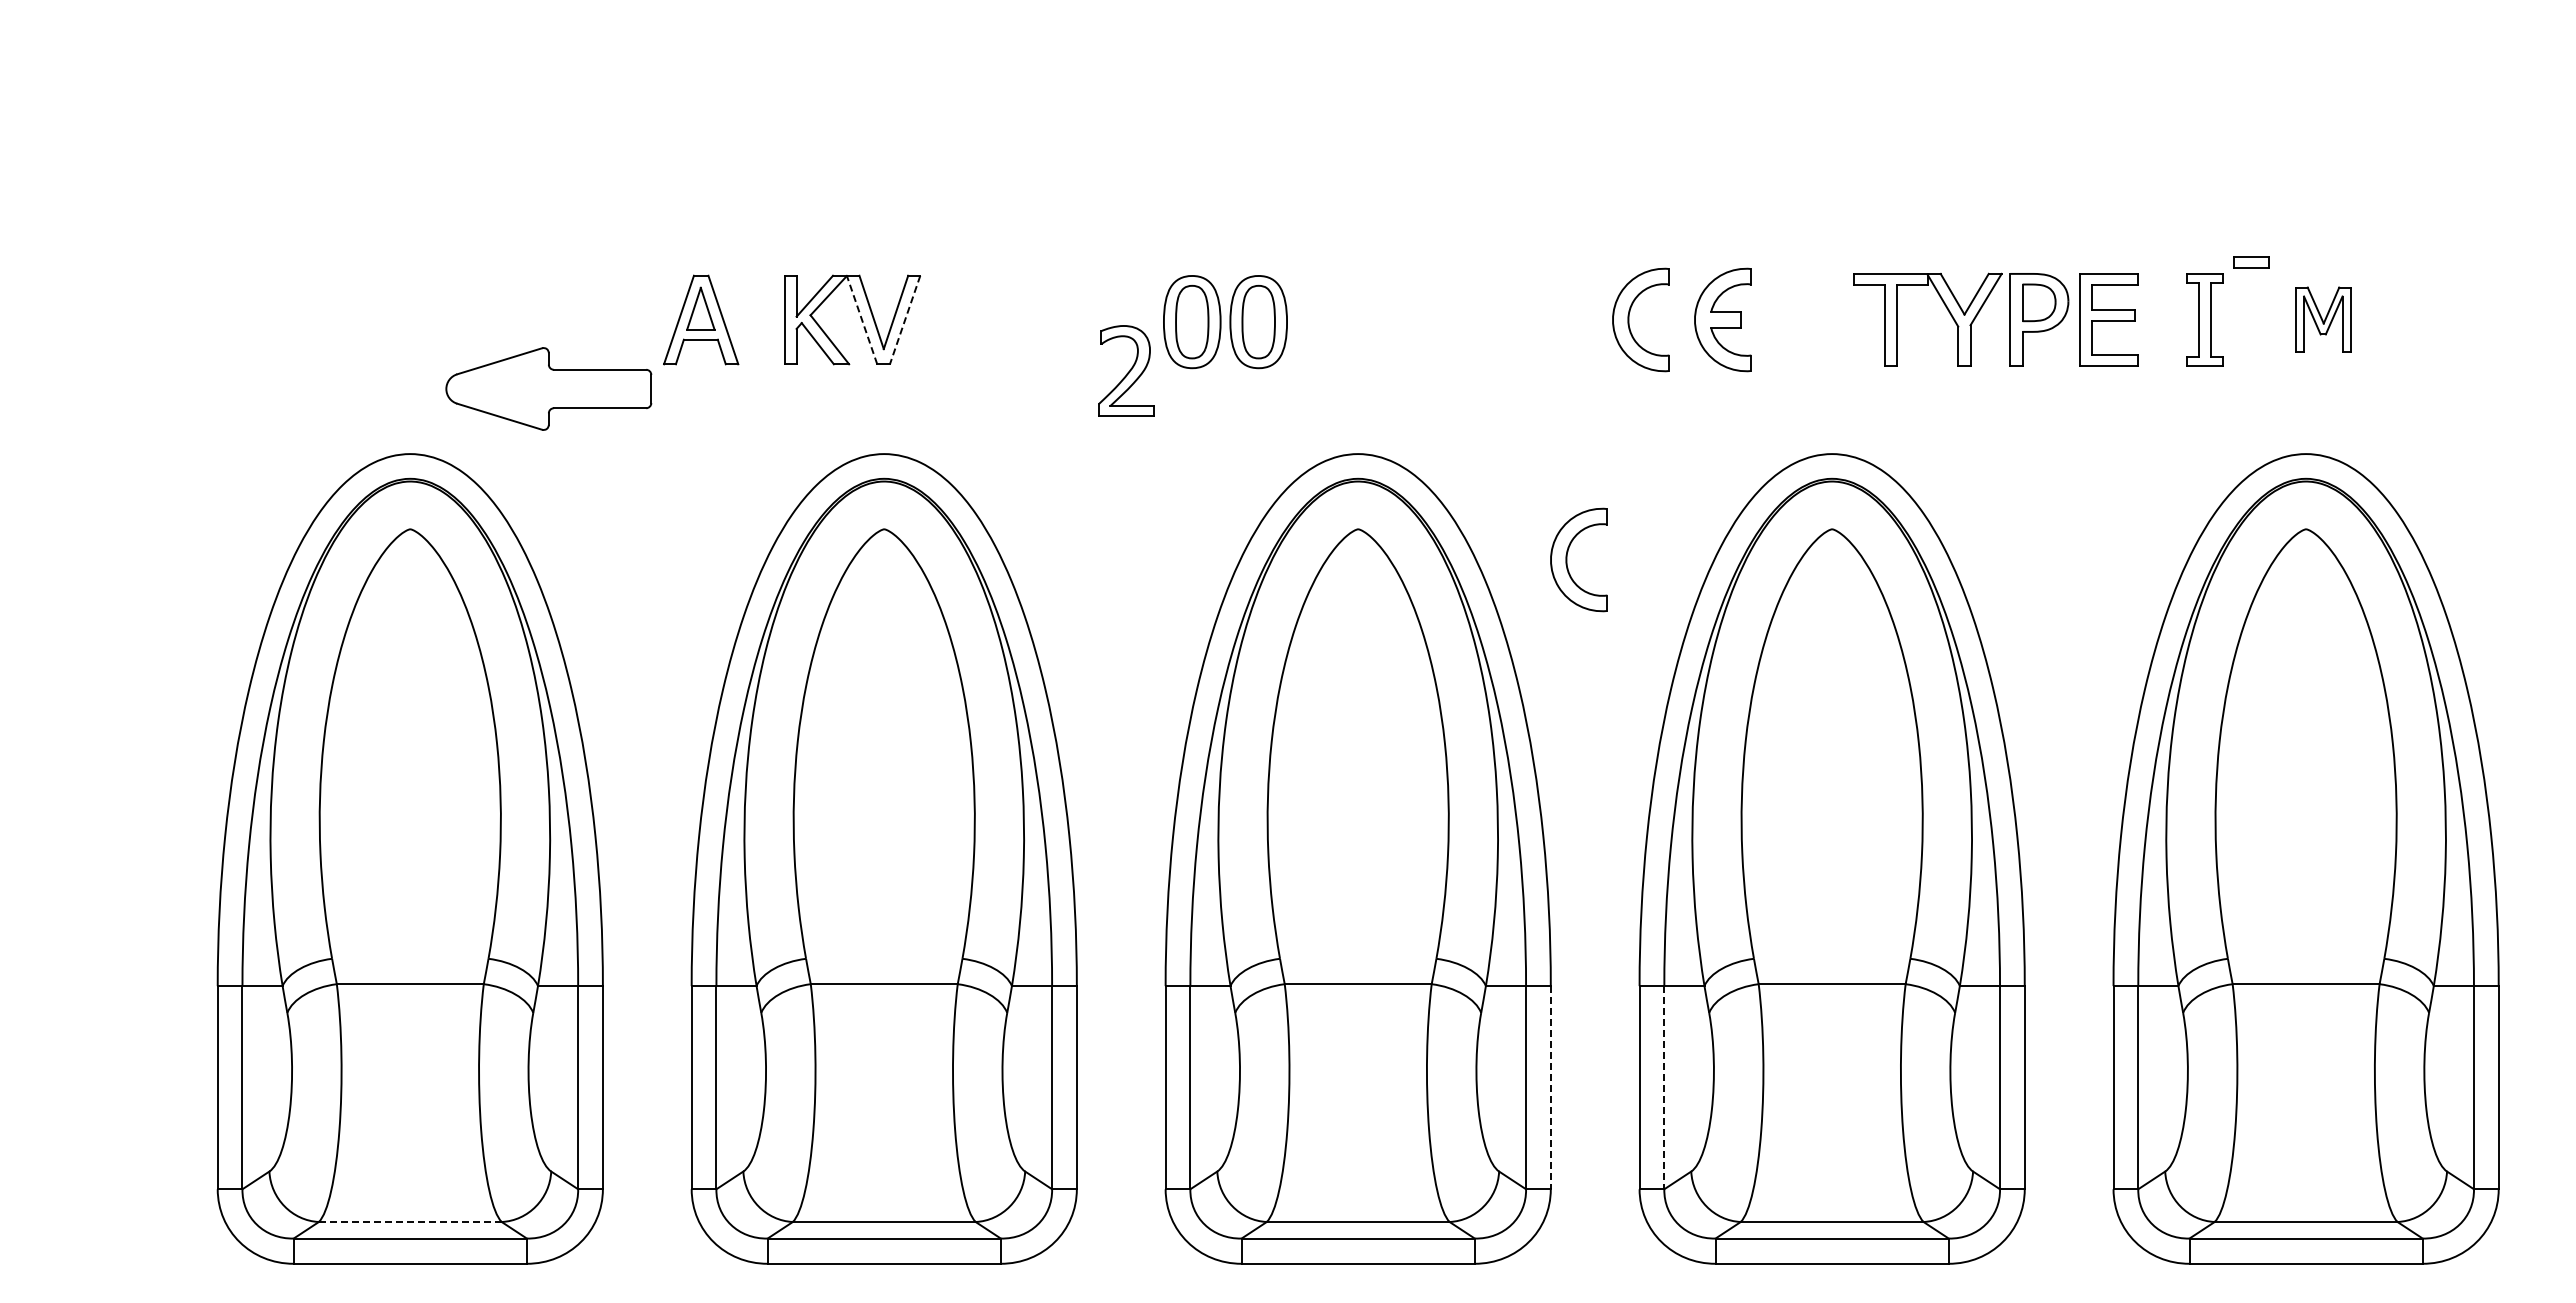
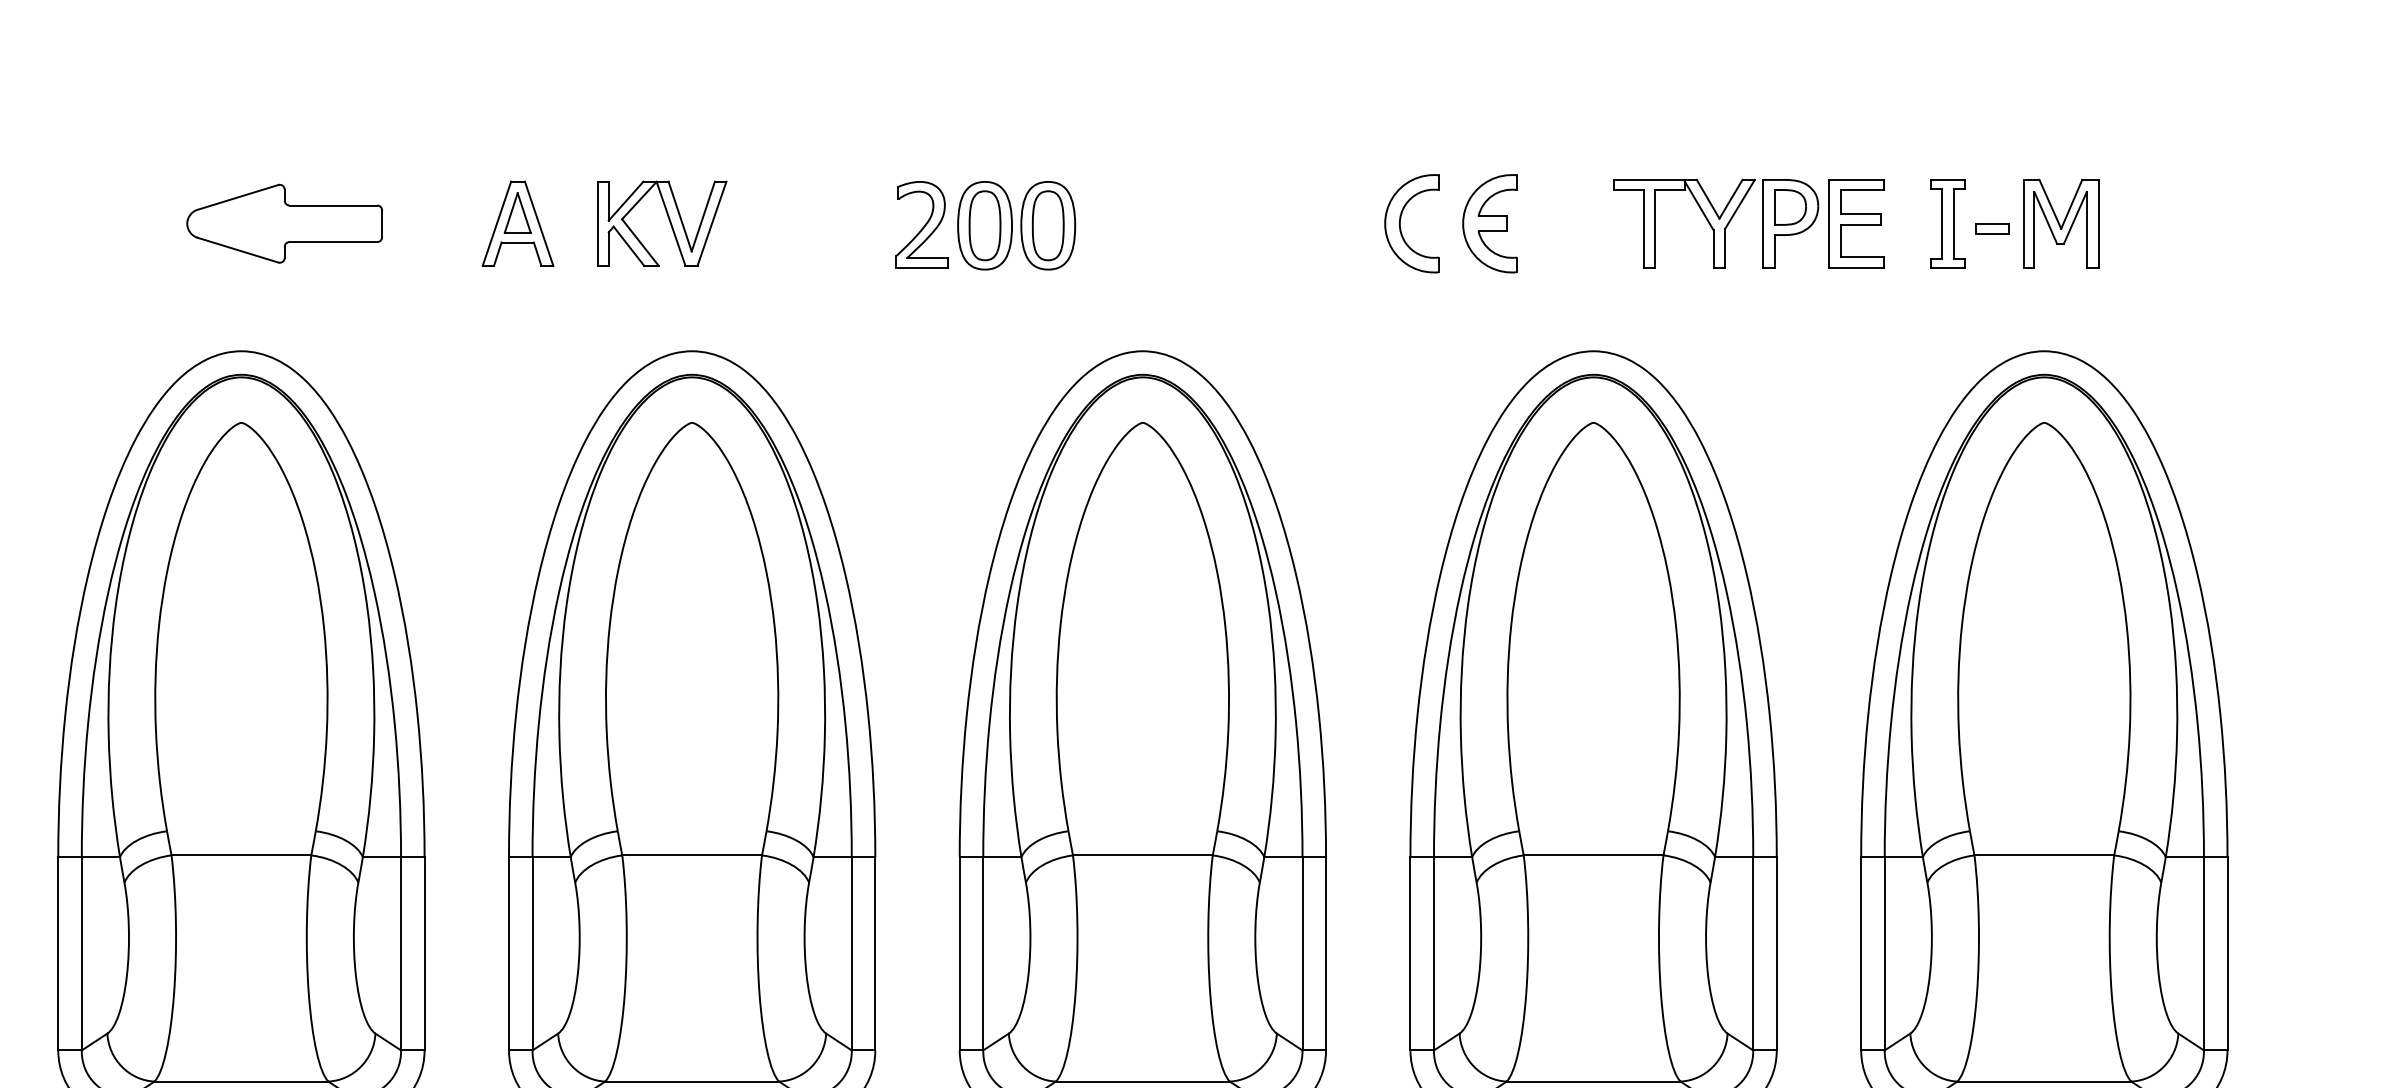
part: (2251, 262) -> (1992, 229), moved
part: (2323, 319) -> (2060, 223), size x1.43
line: (862, 320) -> (671, 224), dashed -> solid
line: (905, 320) -> (712, 224), dashed -> solid
part: (1126, 370) -> (922, 224), moved
part: (548, 388) -> (284, 223), moved
part: (1567, 559) -> (1341, 451), removed
line: (1550, 1087) -> (1325, 953), dashed -> solid
line: (1664, 1087) -> (1434, 953), dashed -> solid
line: (409, 1222) -> (240, 1082), dashed -> solid

